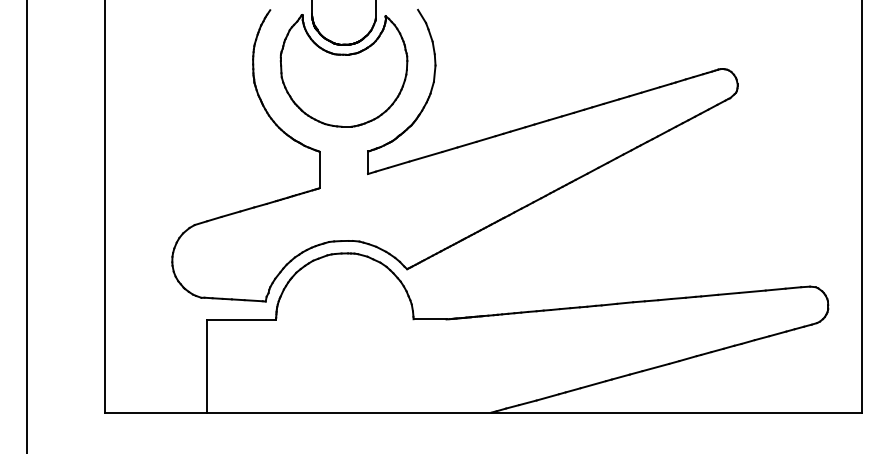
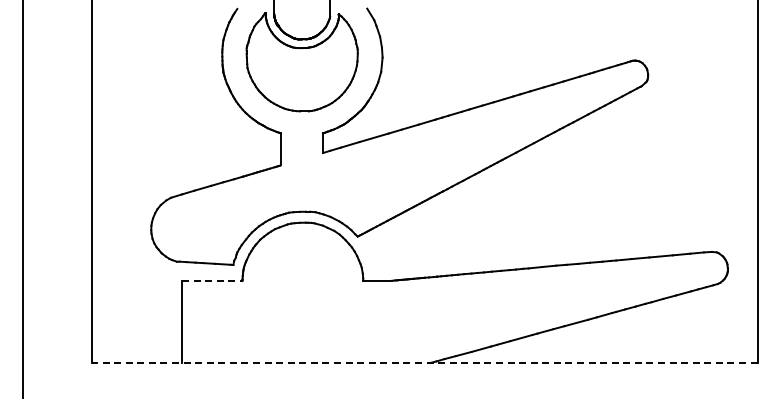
line: (241, 320) -> (212, 281), solid -> dashed
line: (483, 412) -> (424, 362), solid -> dashed

